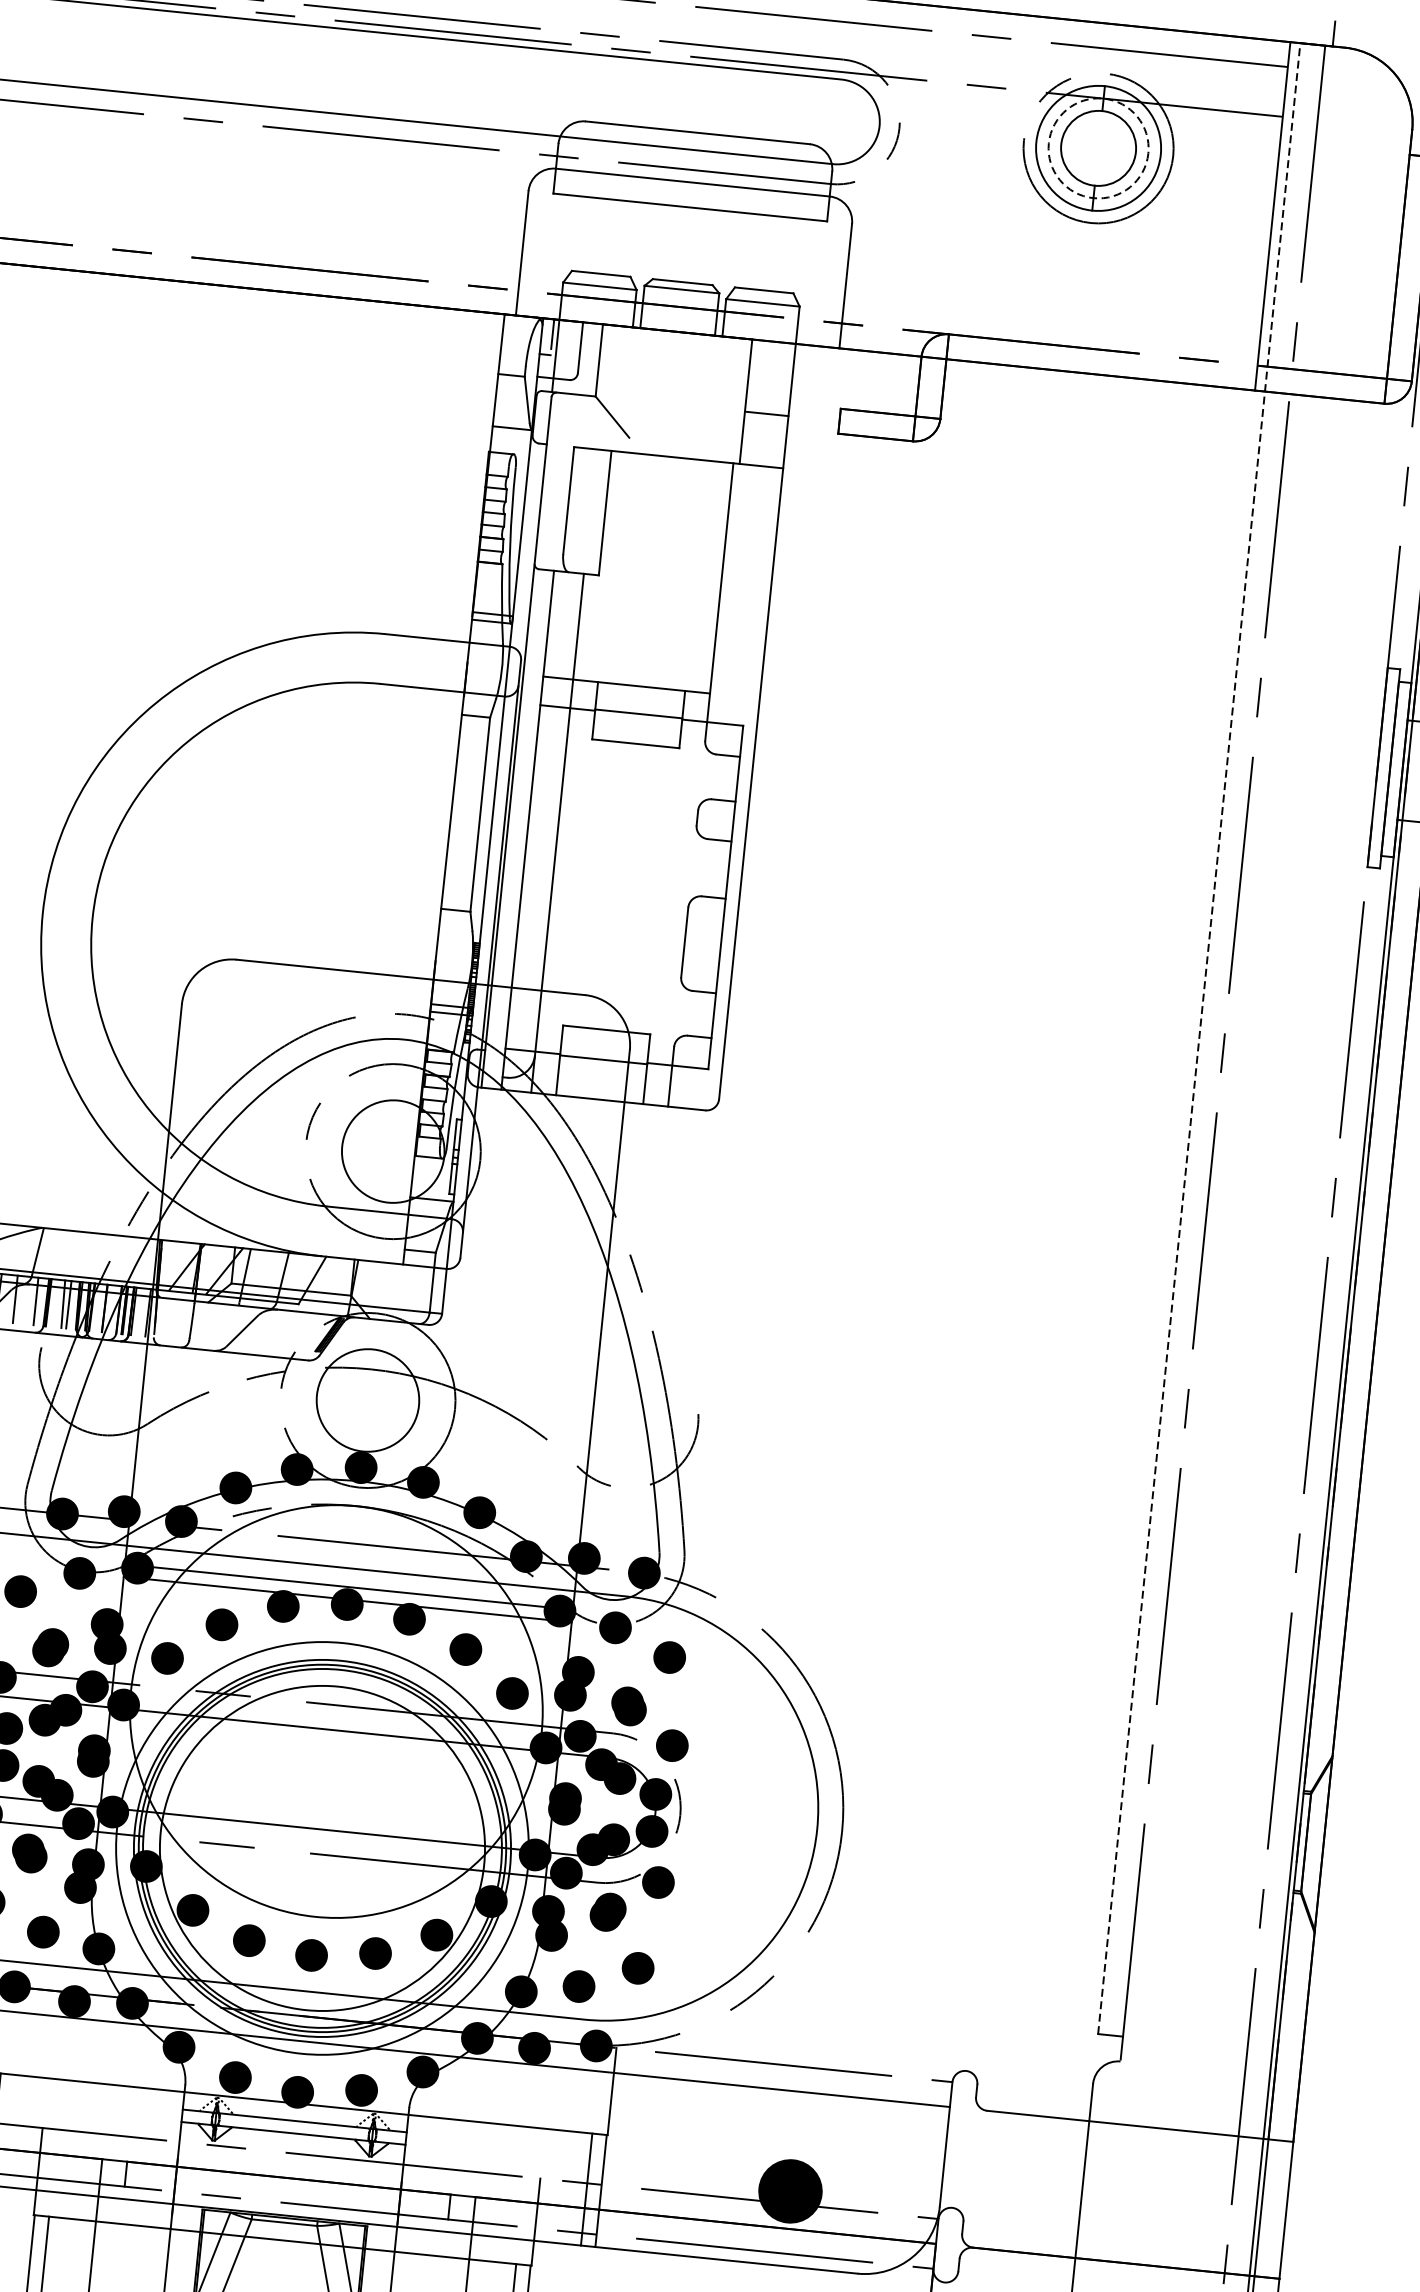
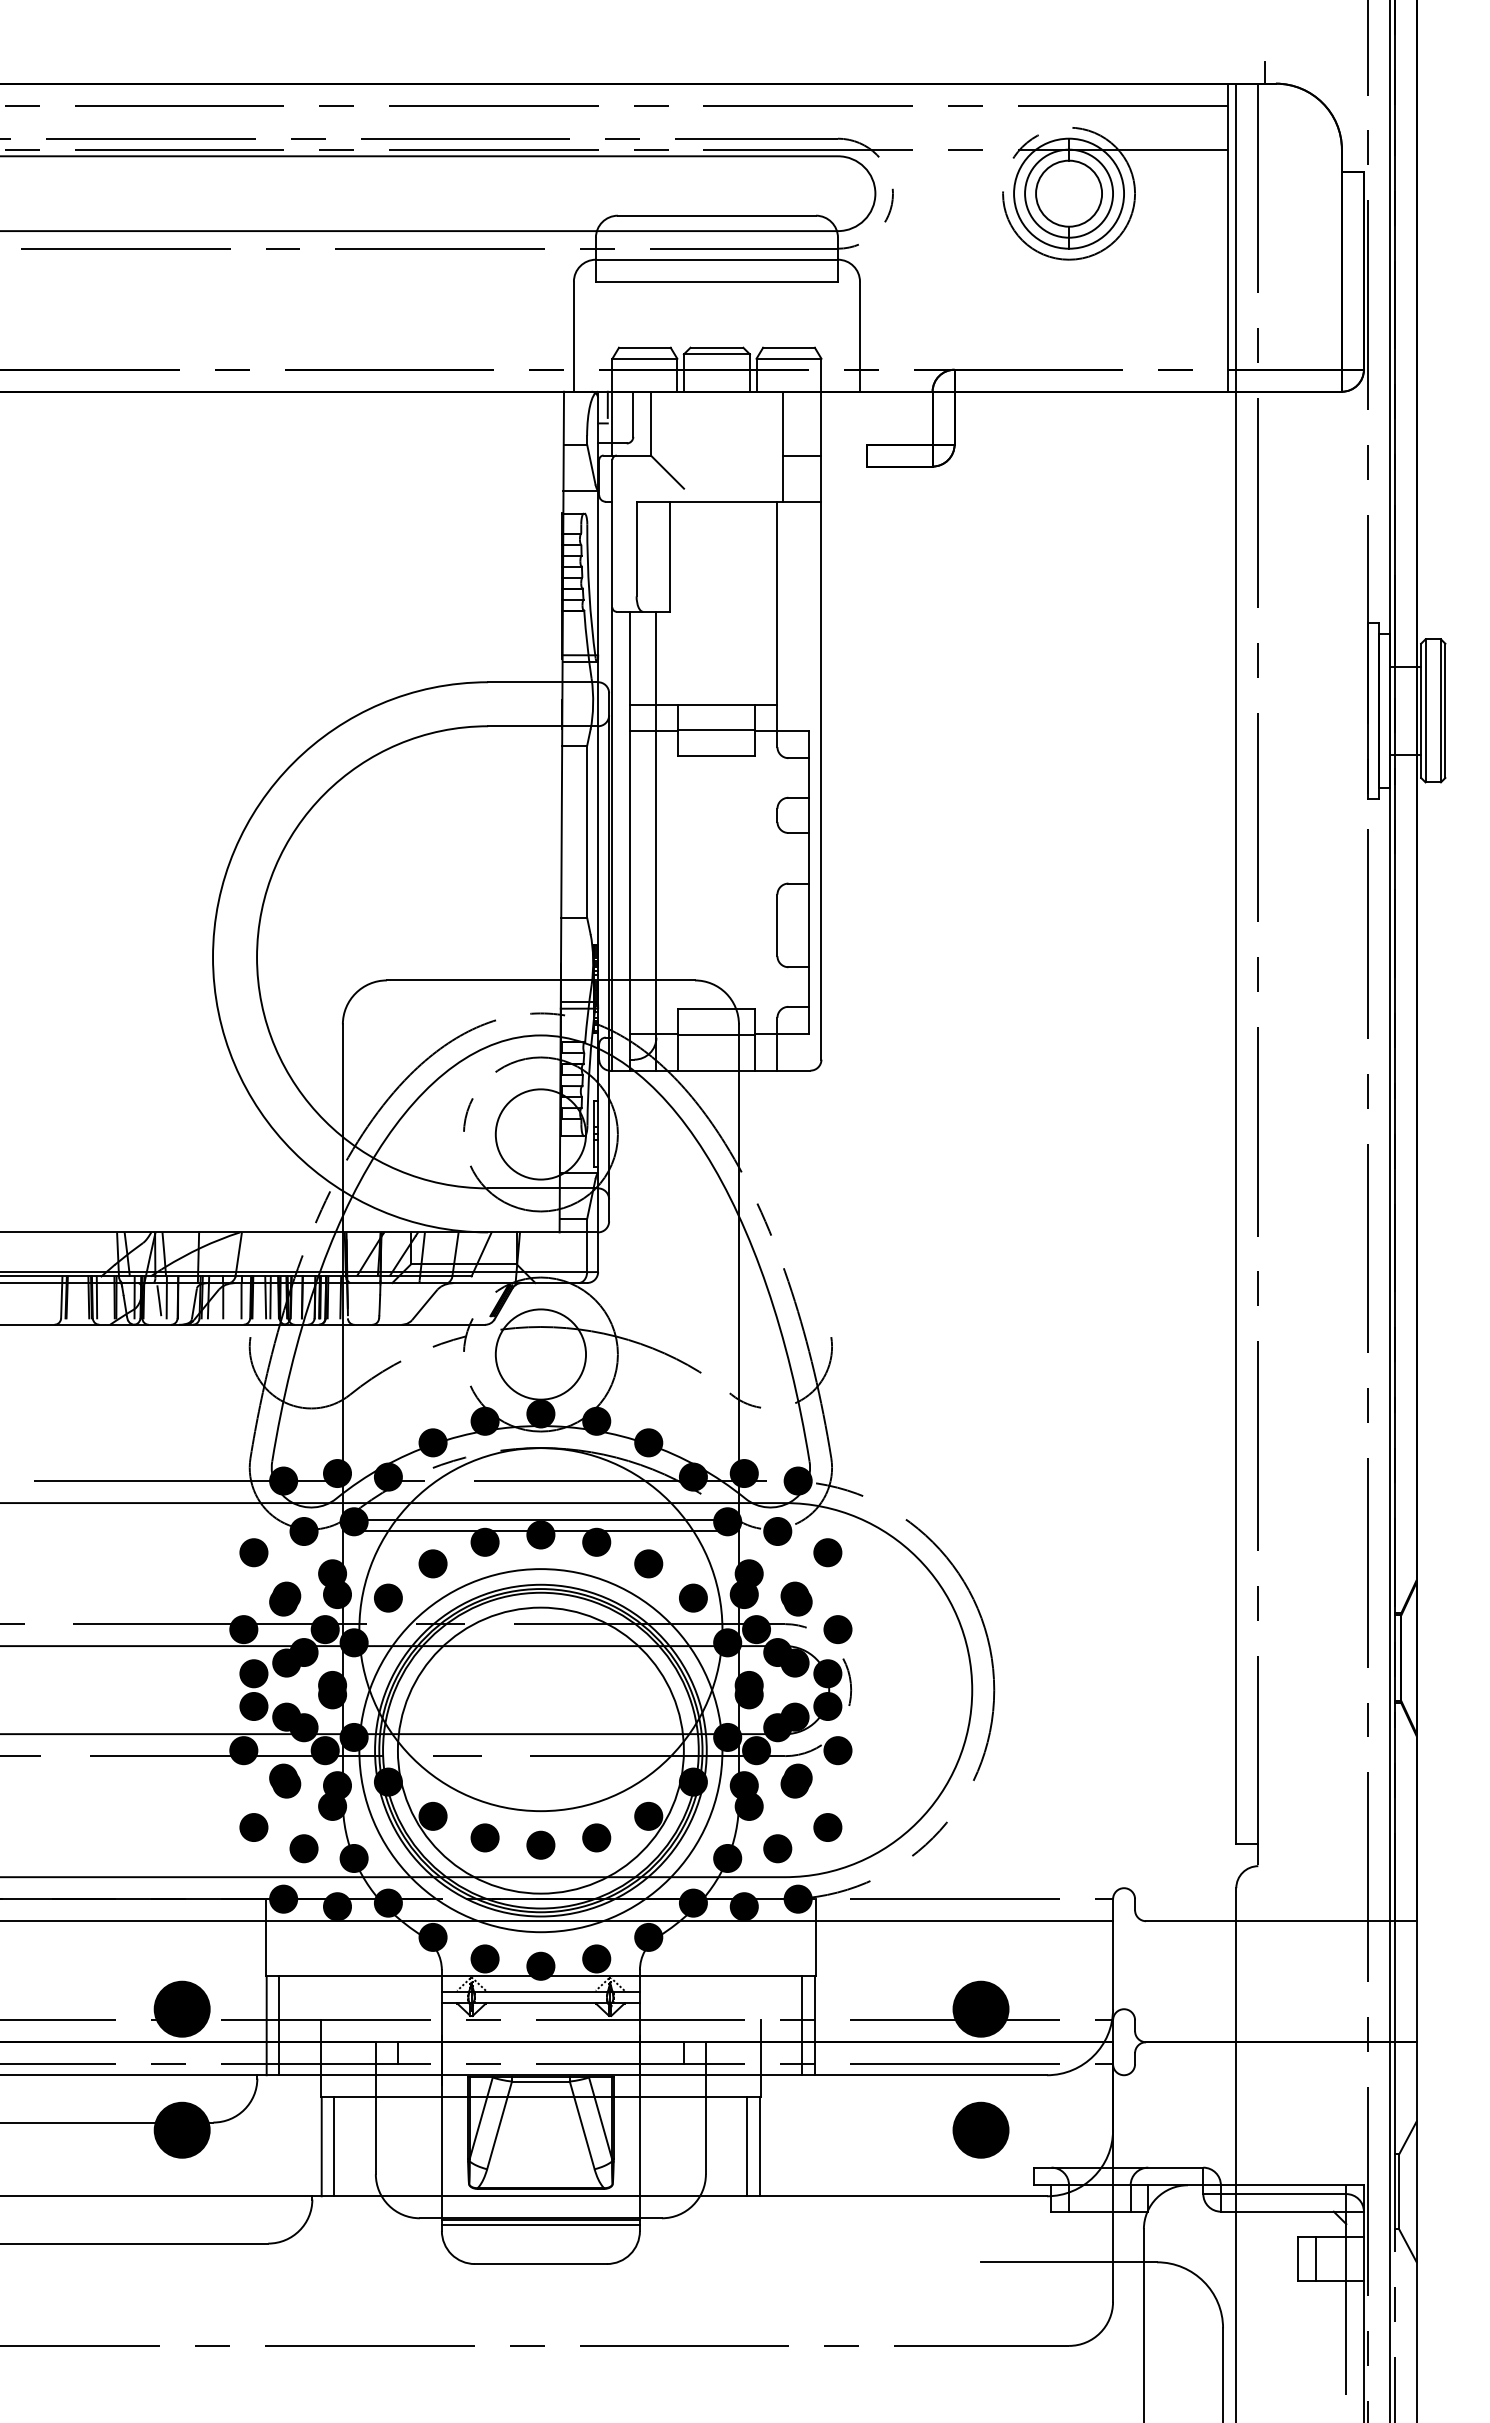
circle: (1099, 148) -> (1069, 193), dashed -> solid
line: (1199, 1038) -> (1236, 963), dashed -> solid

